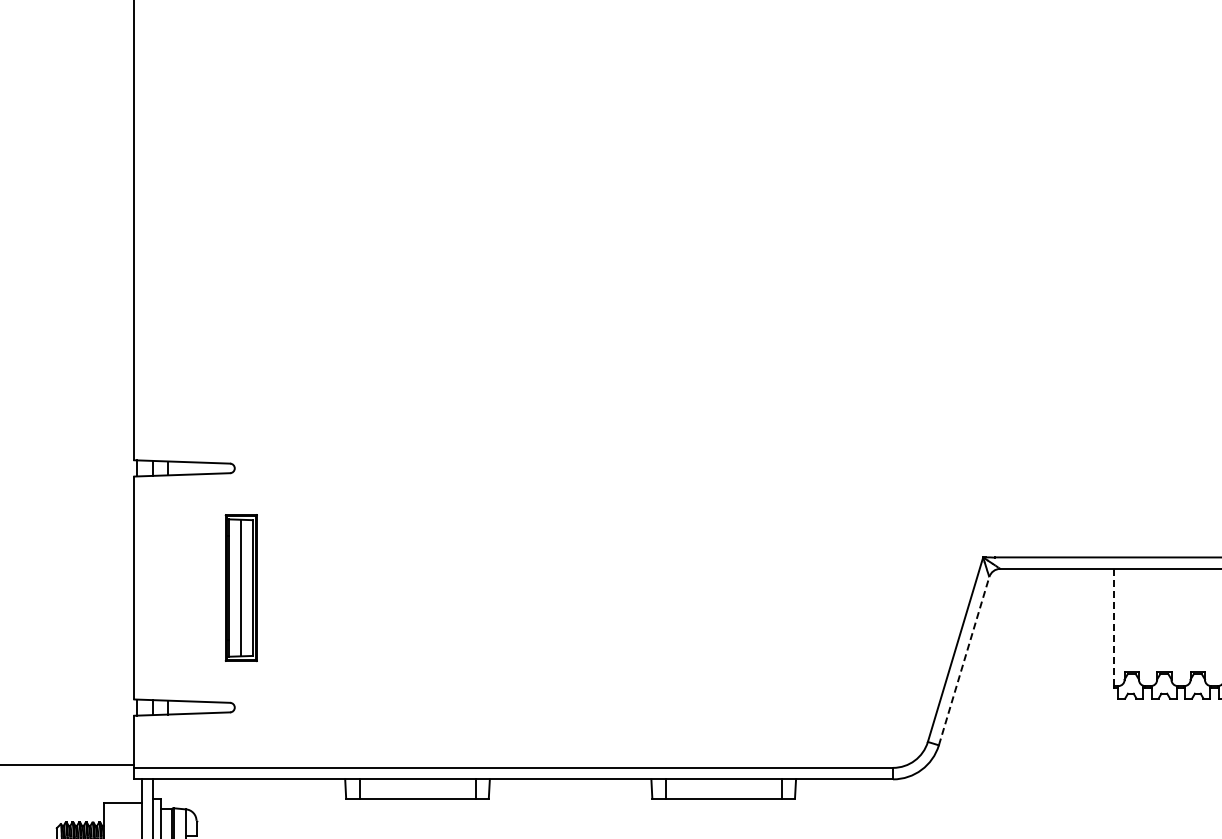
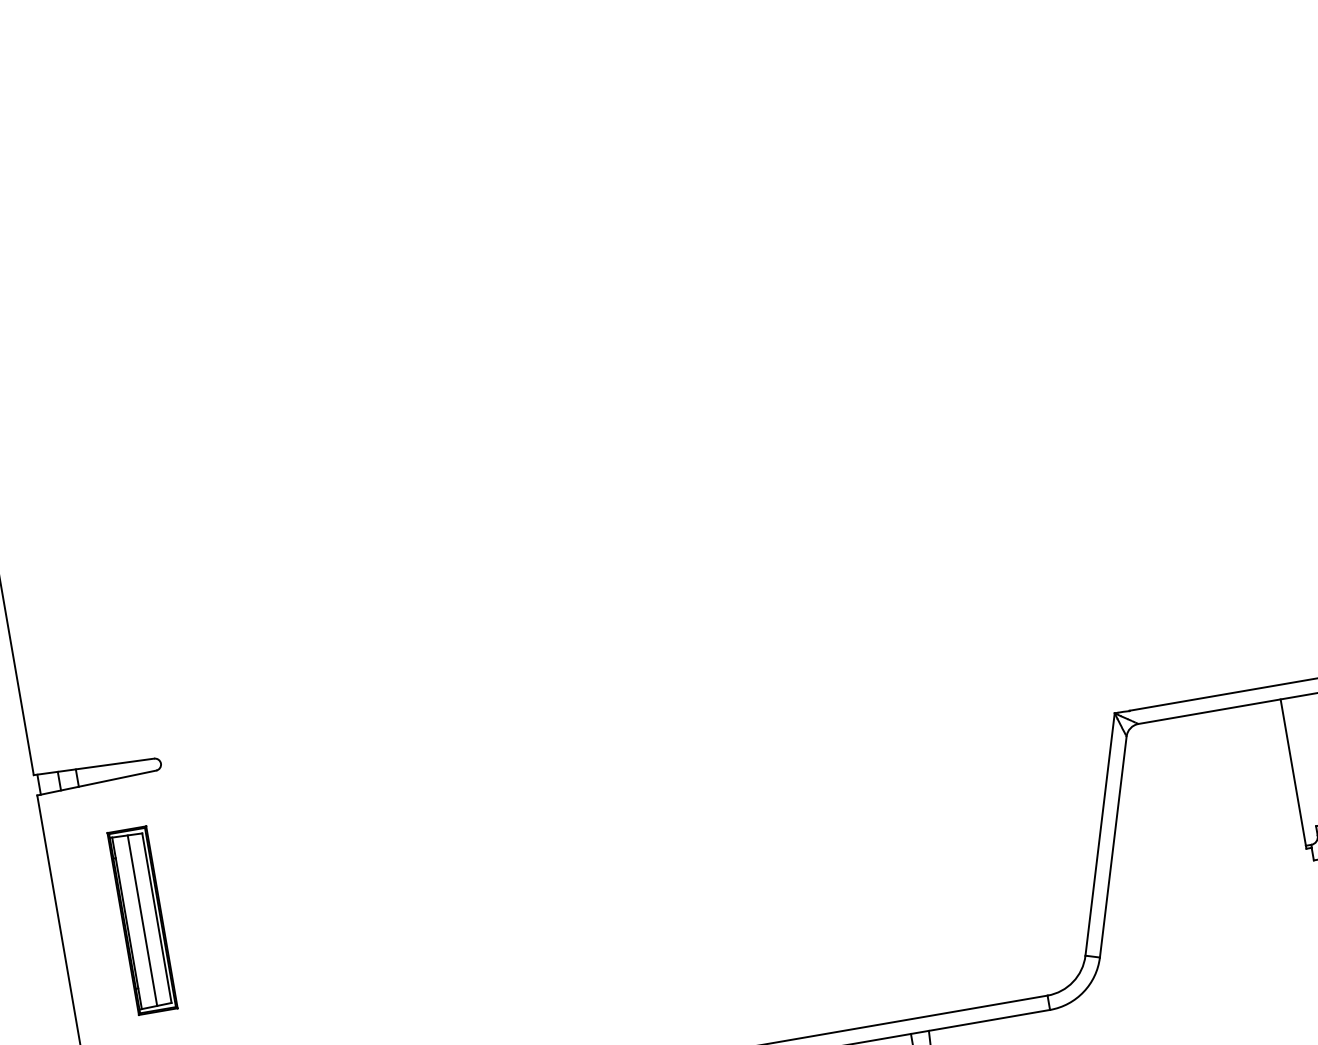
part: (240, 587) -> (141, 920), moved
line: (1114, 627) -> (1293, 772), dashed -> solid
line: (964, 661) -> (1113, 847), dashed -> solid

